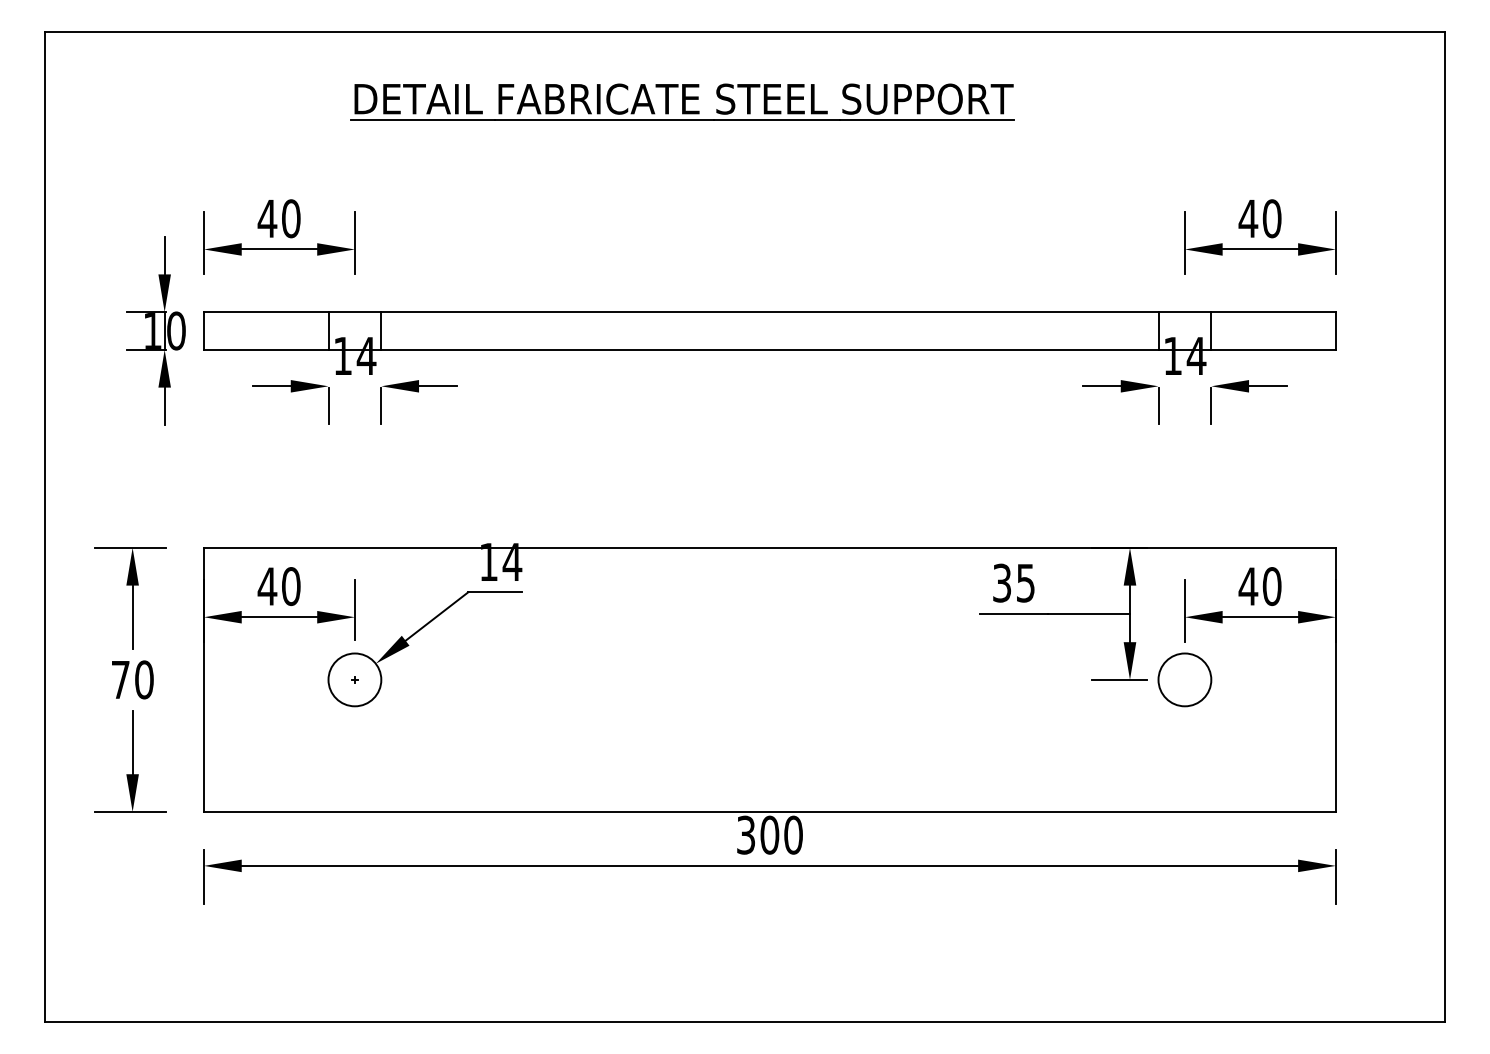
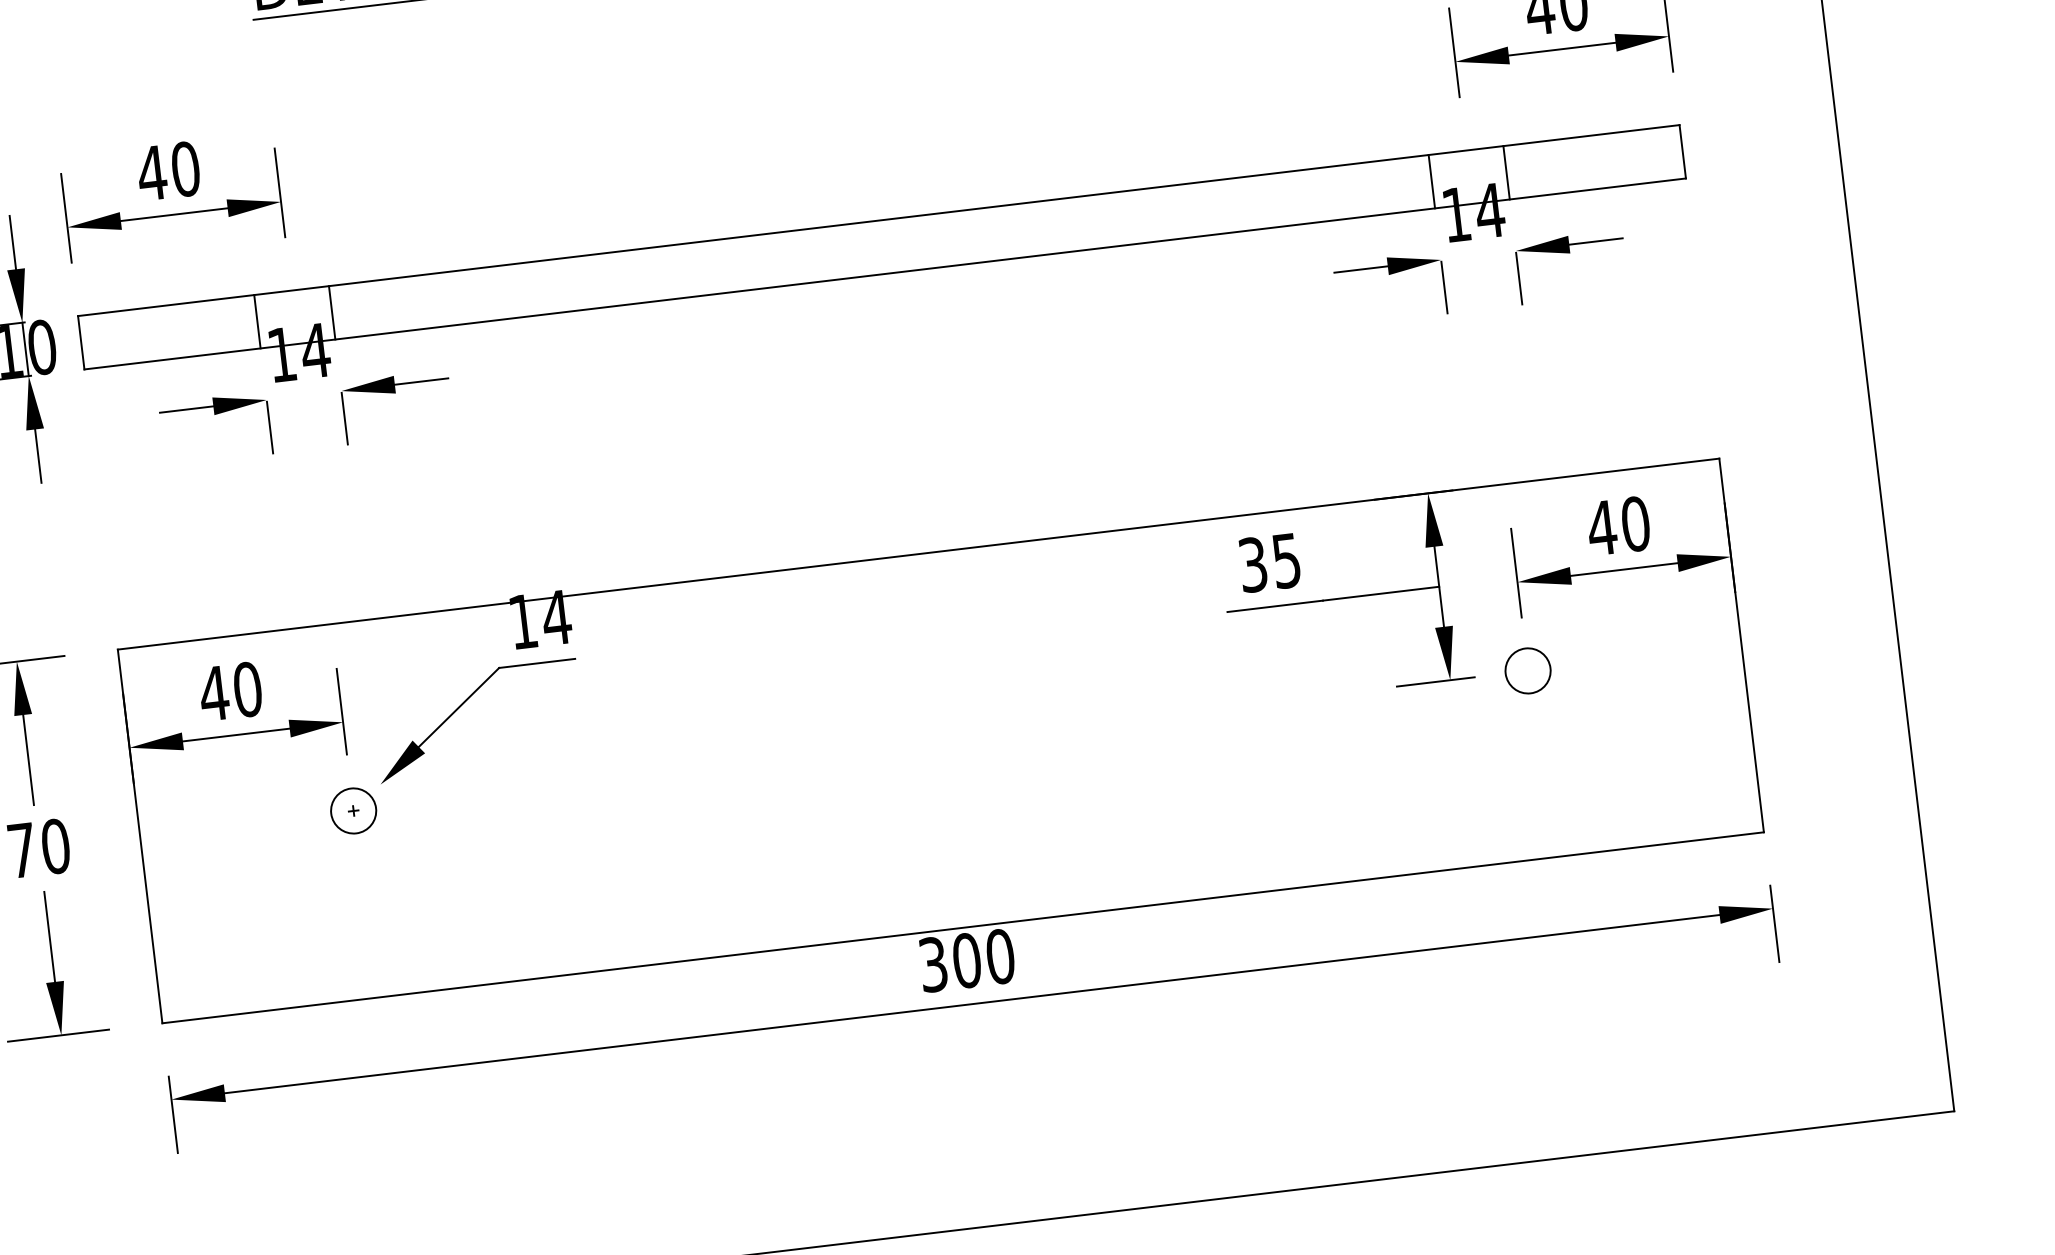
circle: (354, 679) -> (352, 810), size x0.6
circle: (1184, 679) -> (1527, 670), size x0.6

